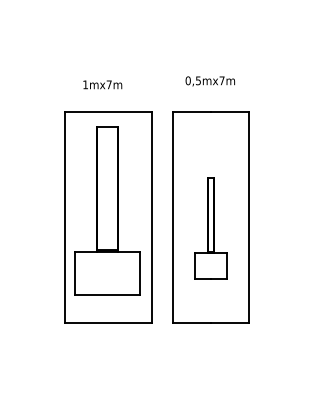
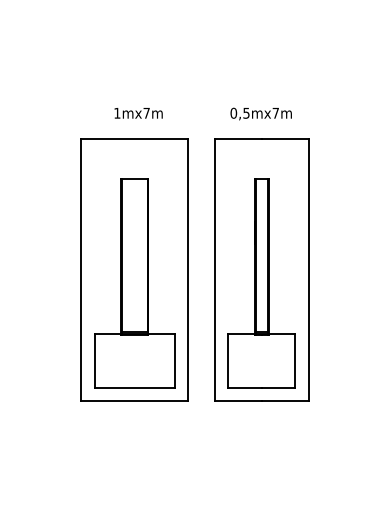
text: (209, 80) -> (260, 113), moved
text: (102, 85) -> (138, 113), moved
part: (107, 210) -> (134, 283), moved
part: (210, 228) -> (261, 283), size x1.67

